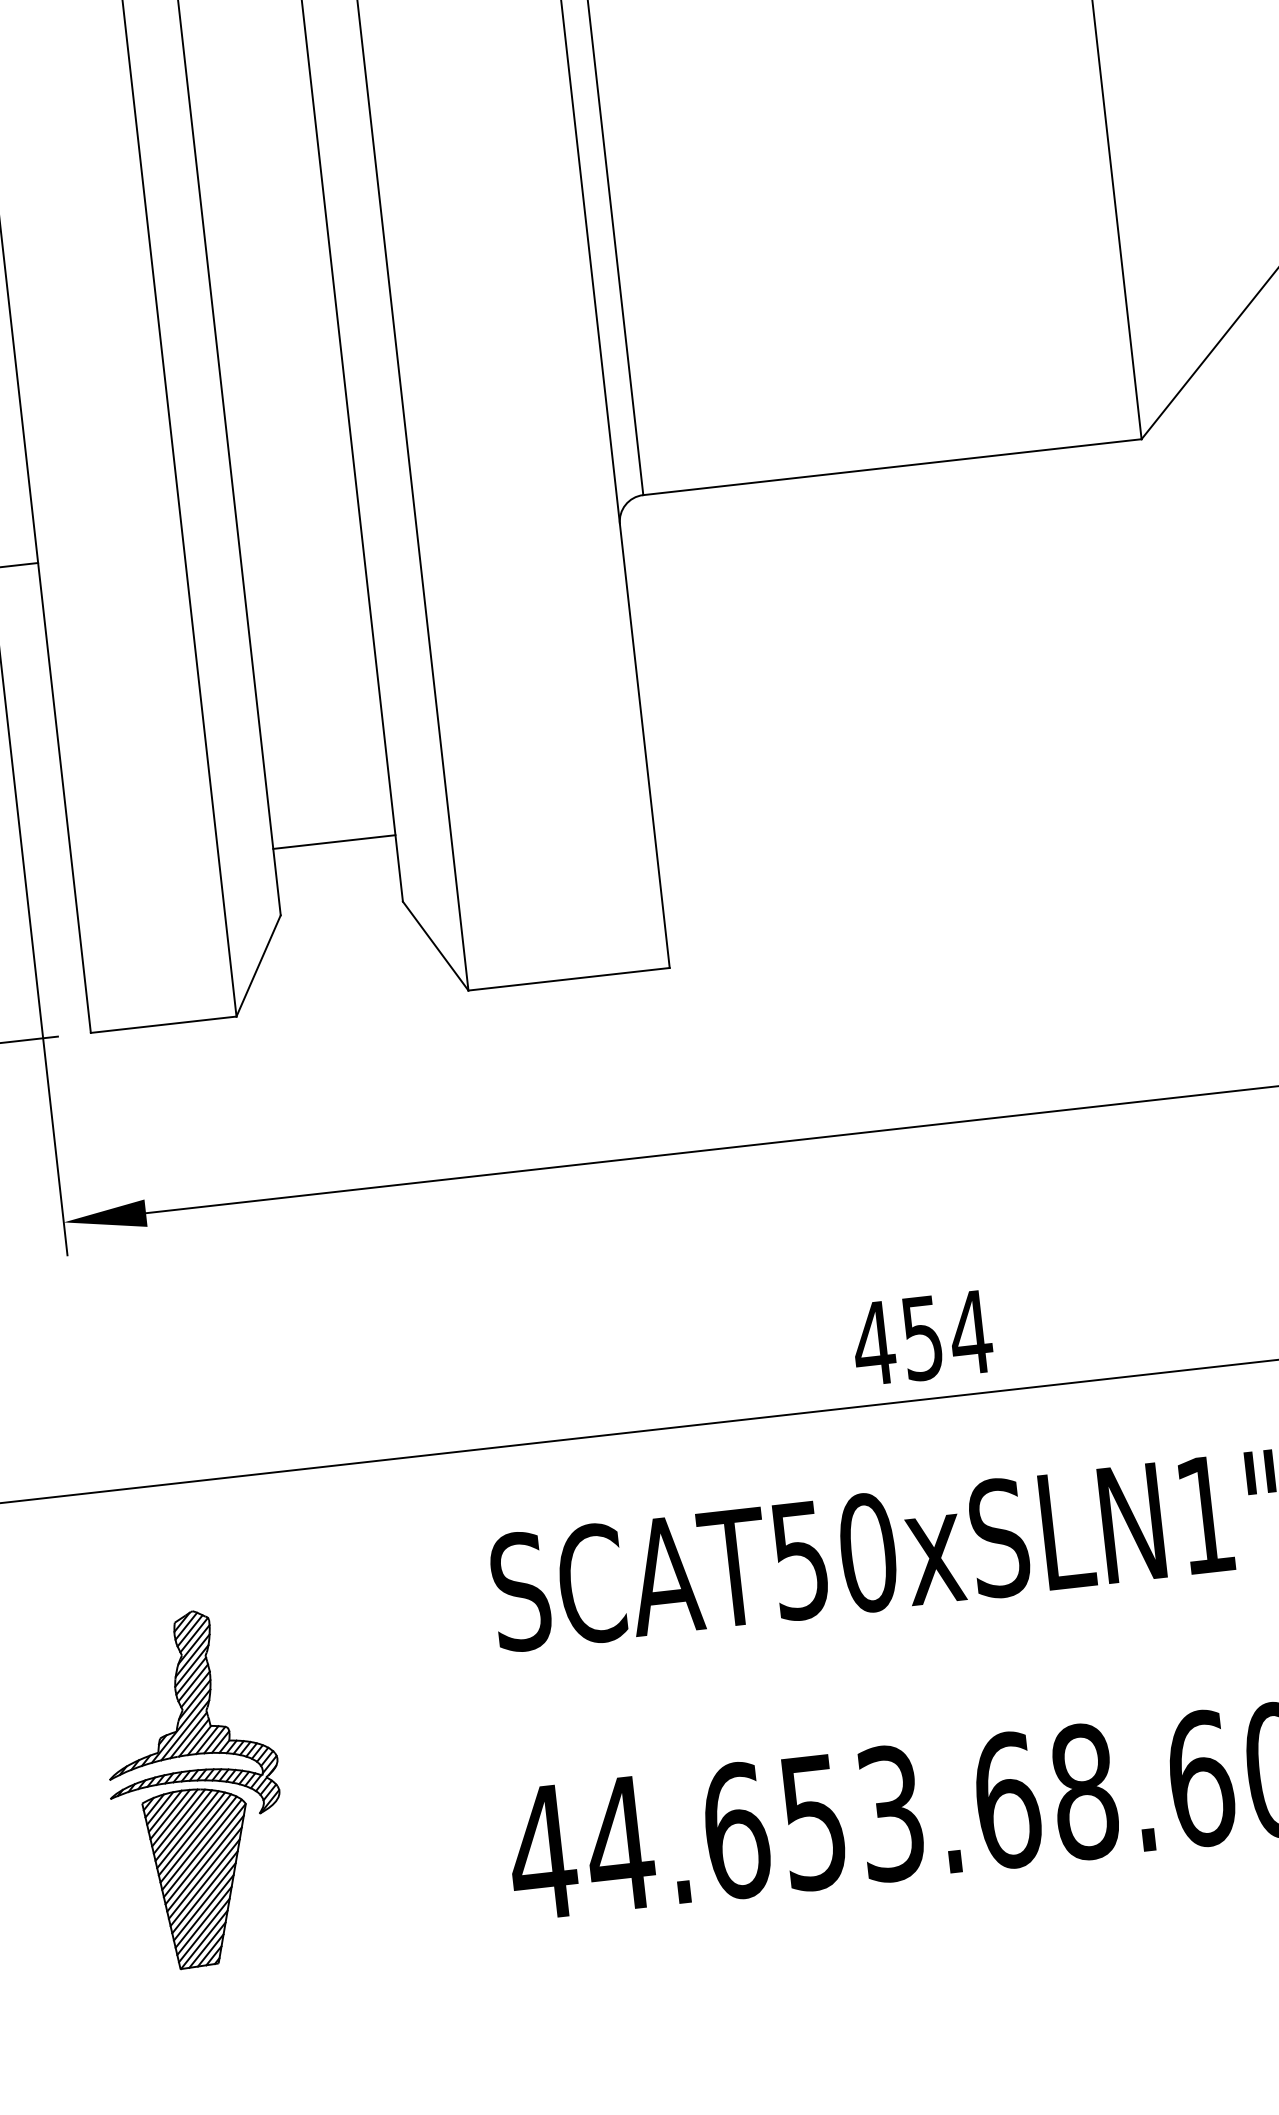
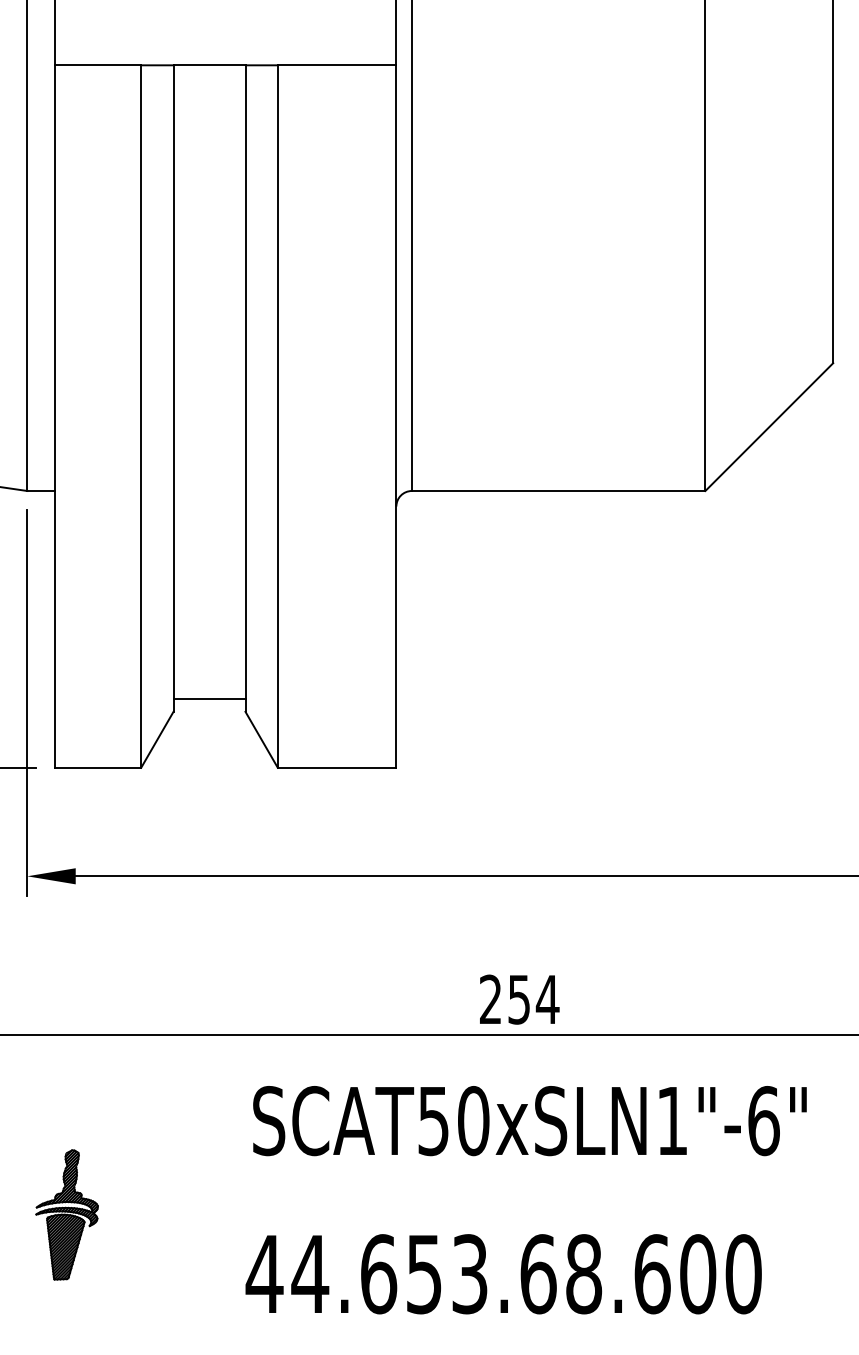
line: (334, 841) -> (209, 698), moved
text: (873, 1341) -> (490, 998), 454 -> 254
part: (194, 1789) -> (66, 1214), size x0.62

